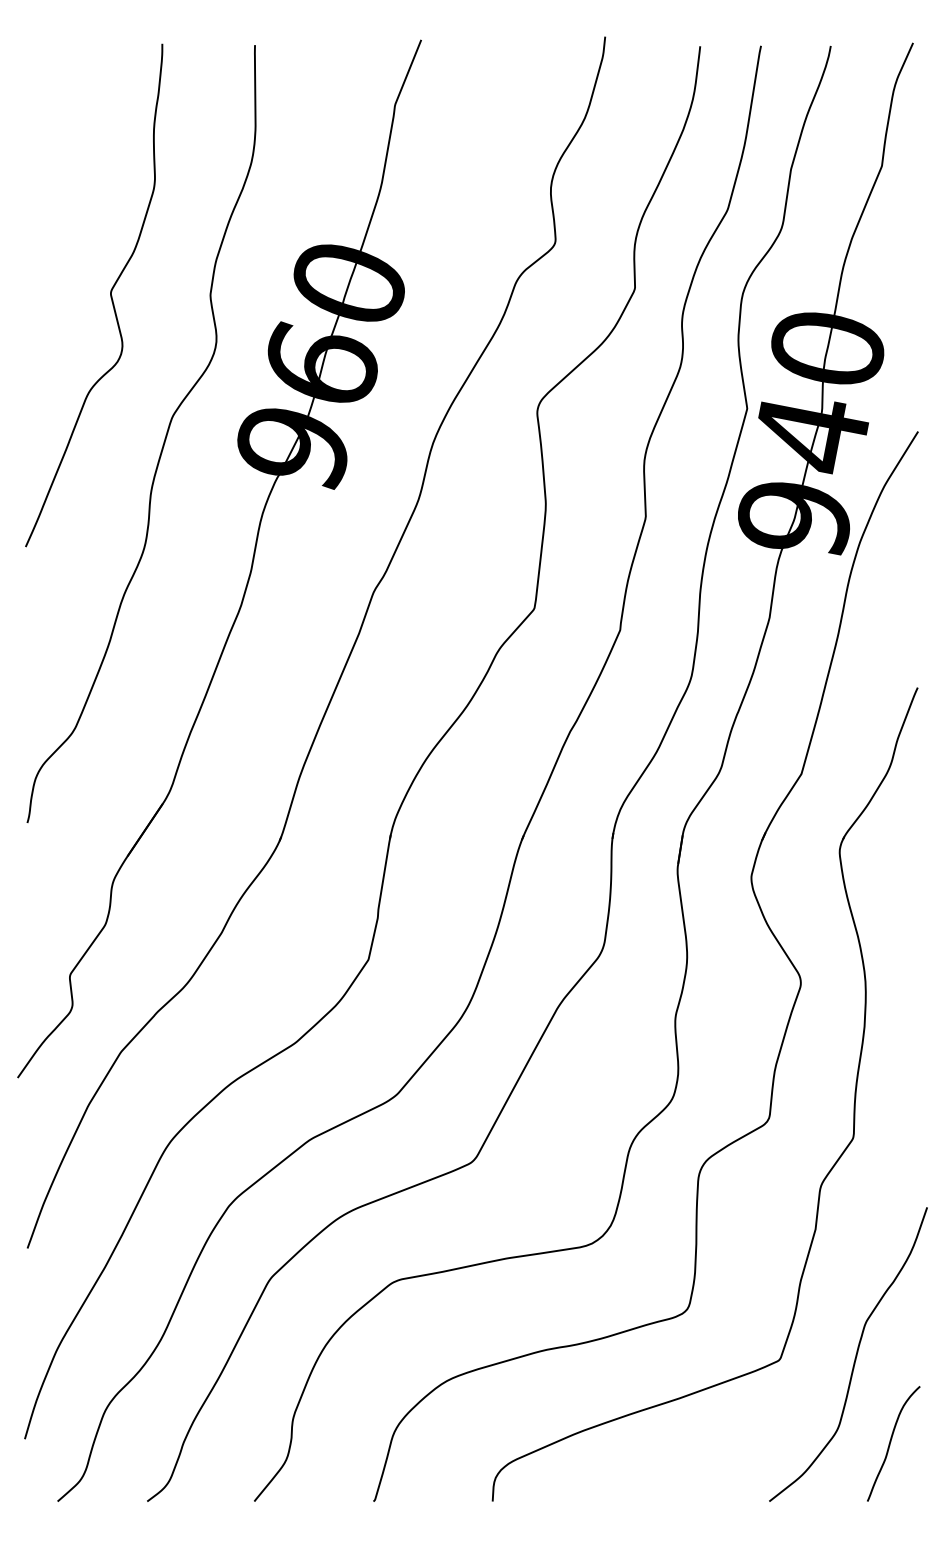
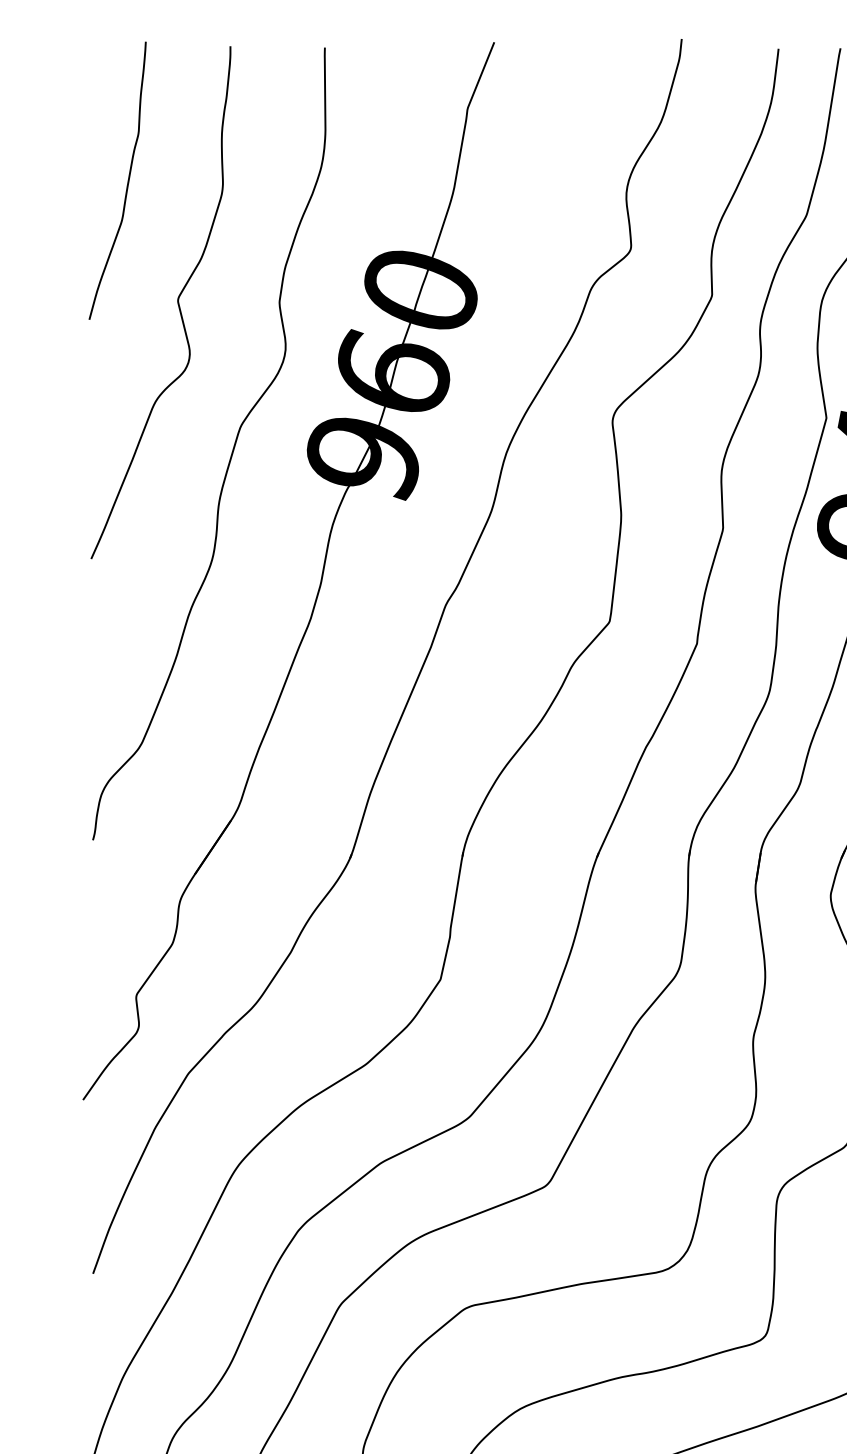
curve: (60, 179) -> (126, 184), added

